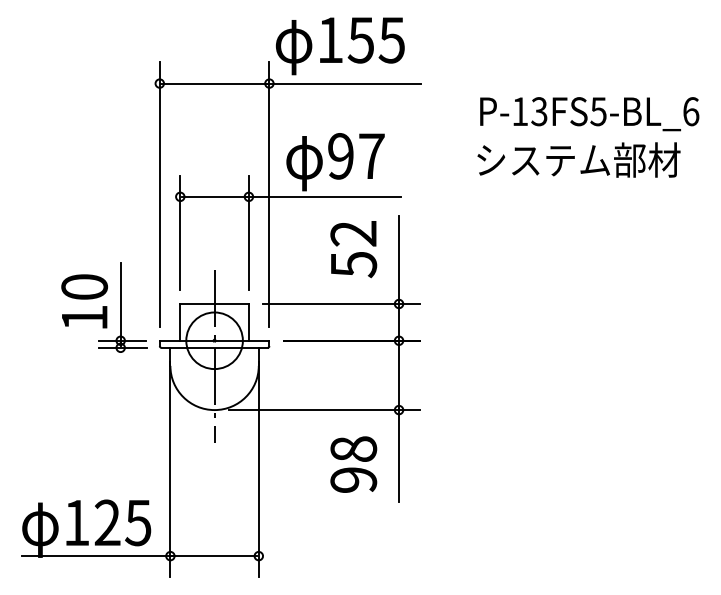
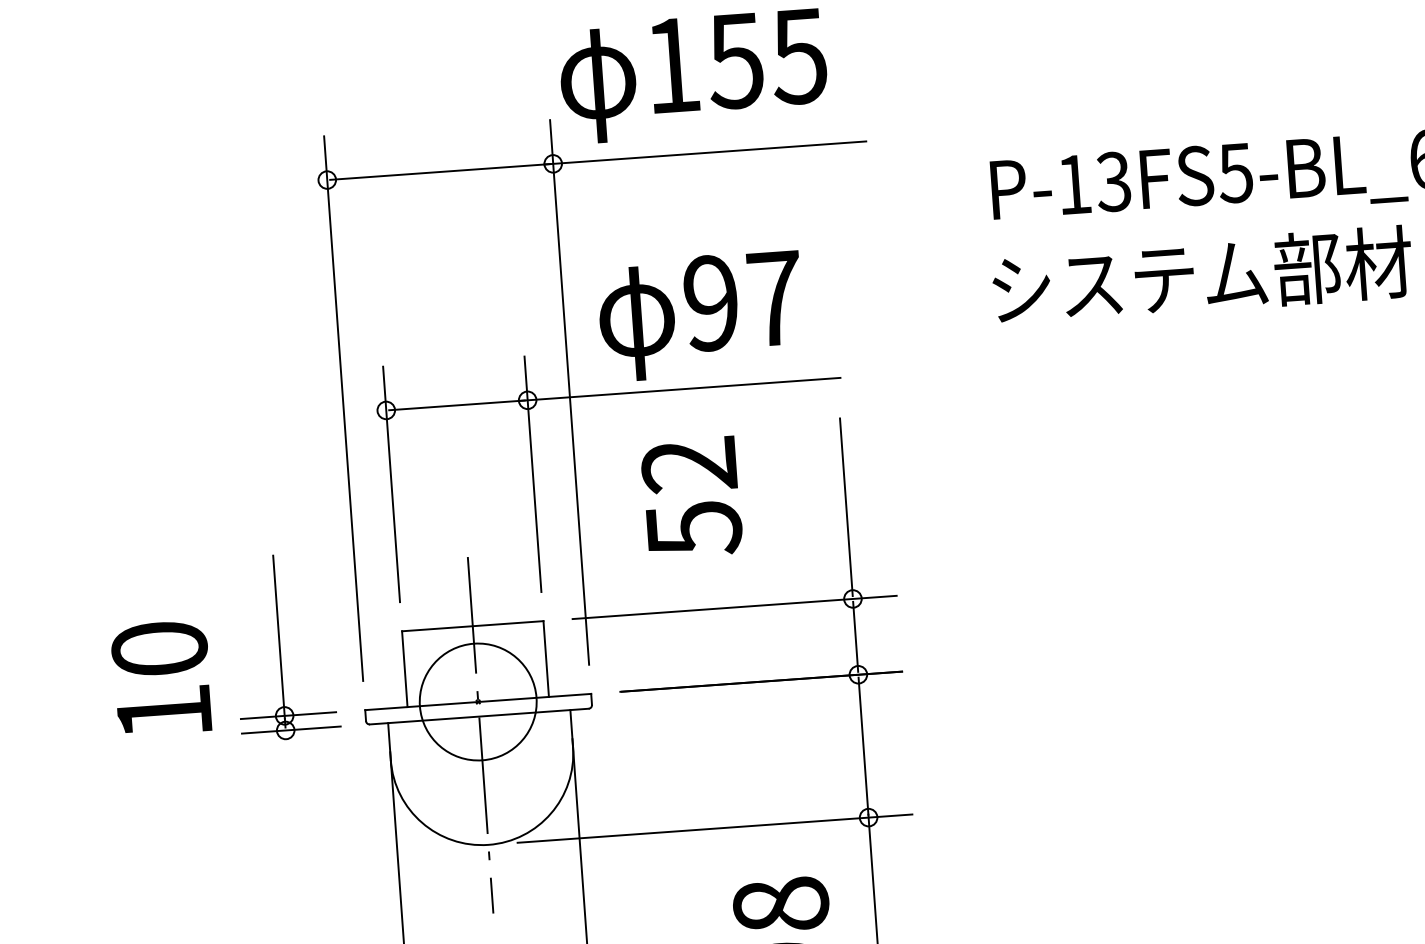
text: (353, 249) -> (691, 497), moved
text: (84, 301) -> (161, 678), moved

